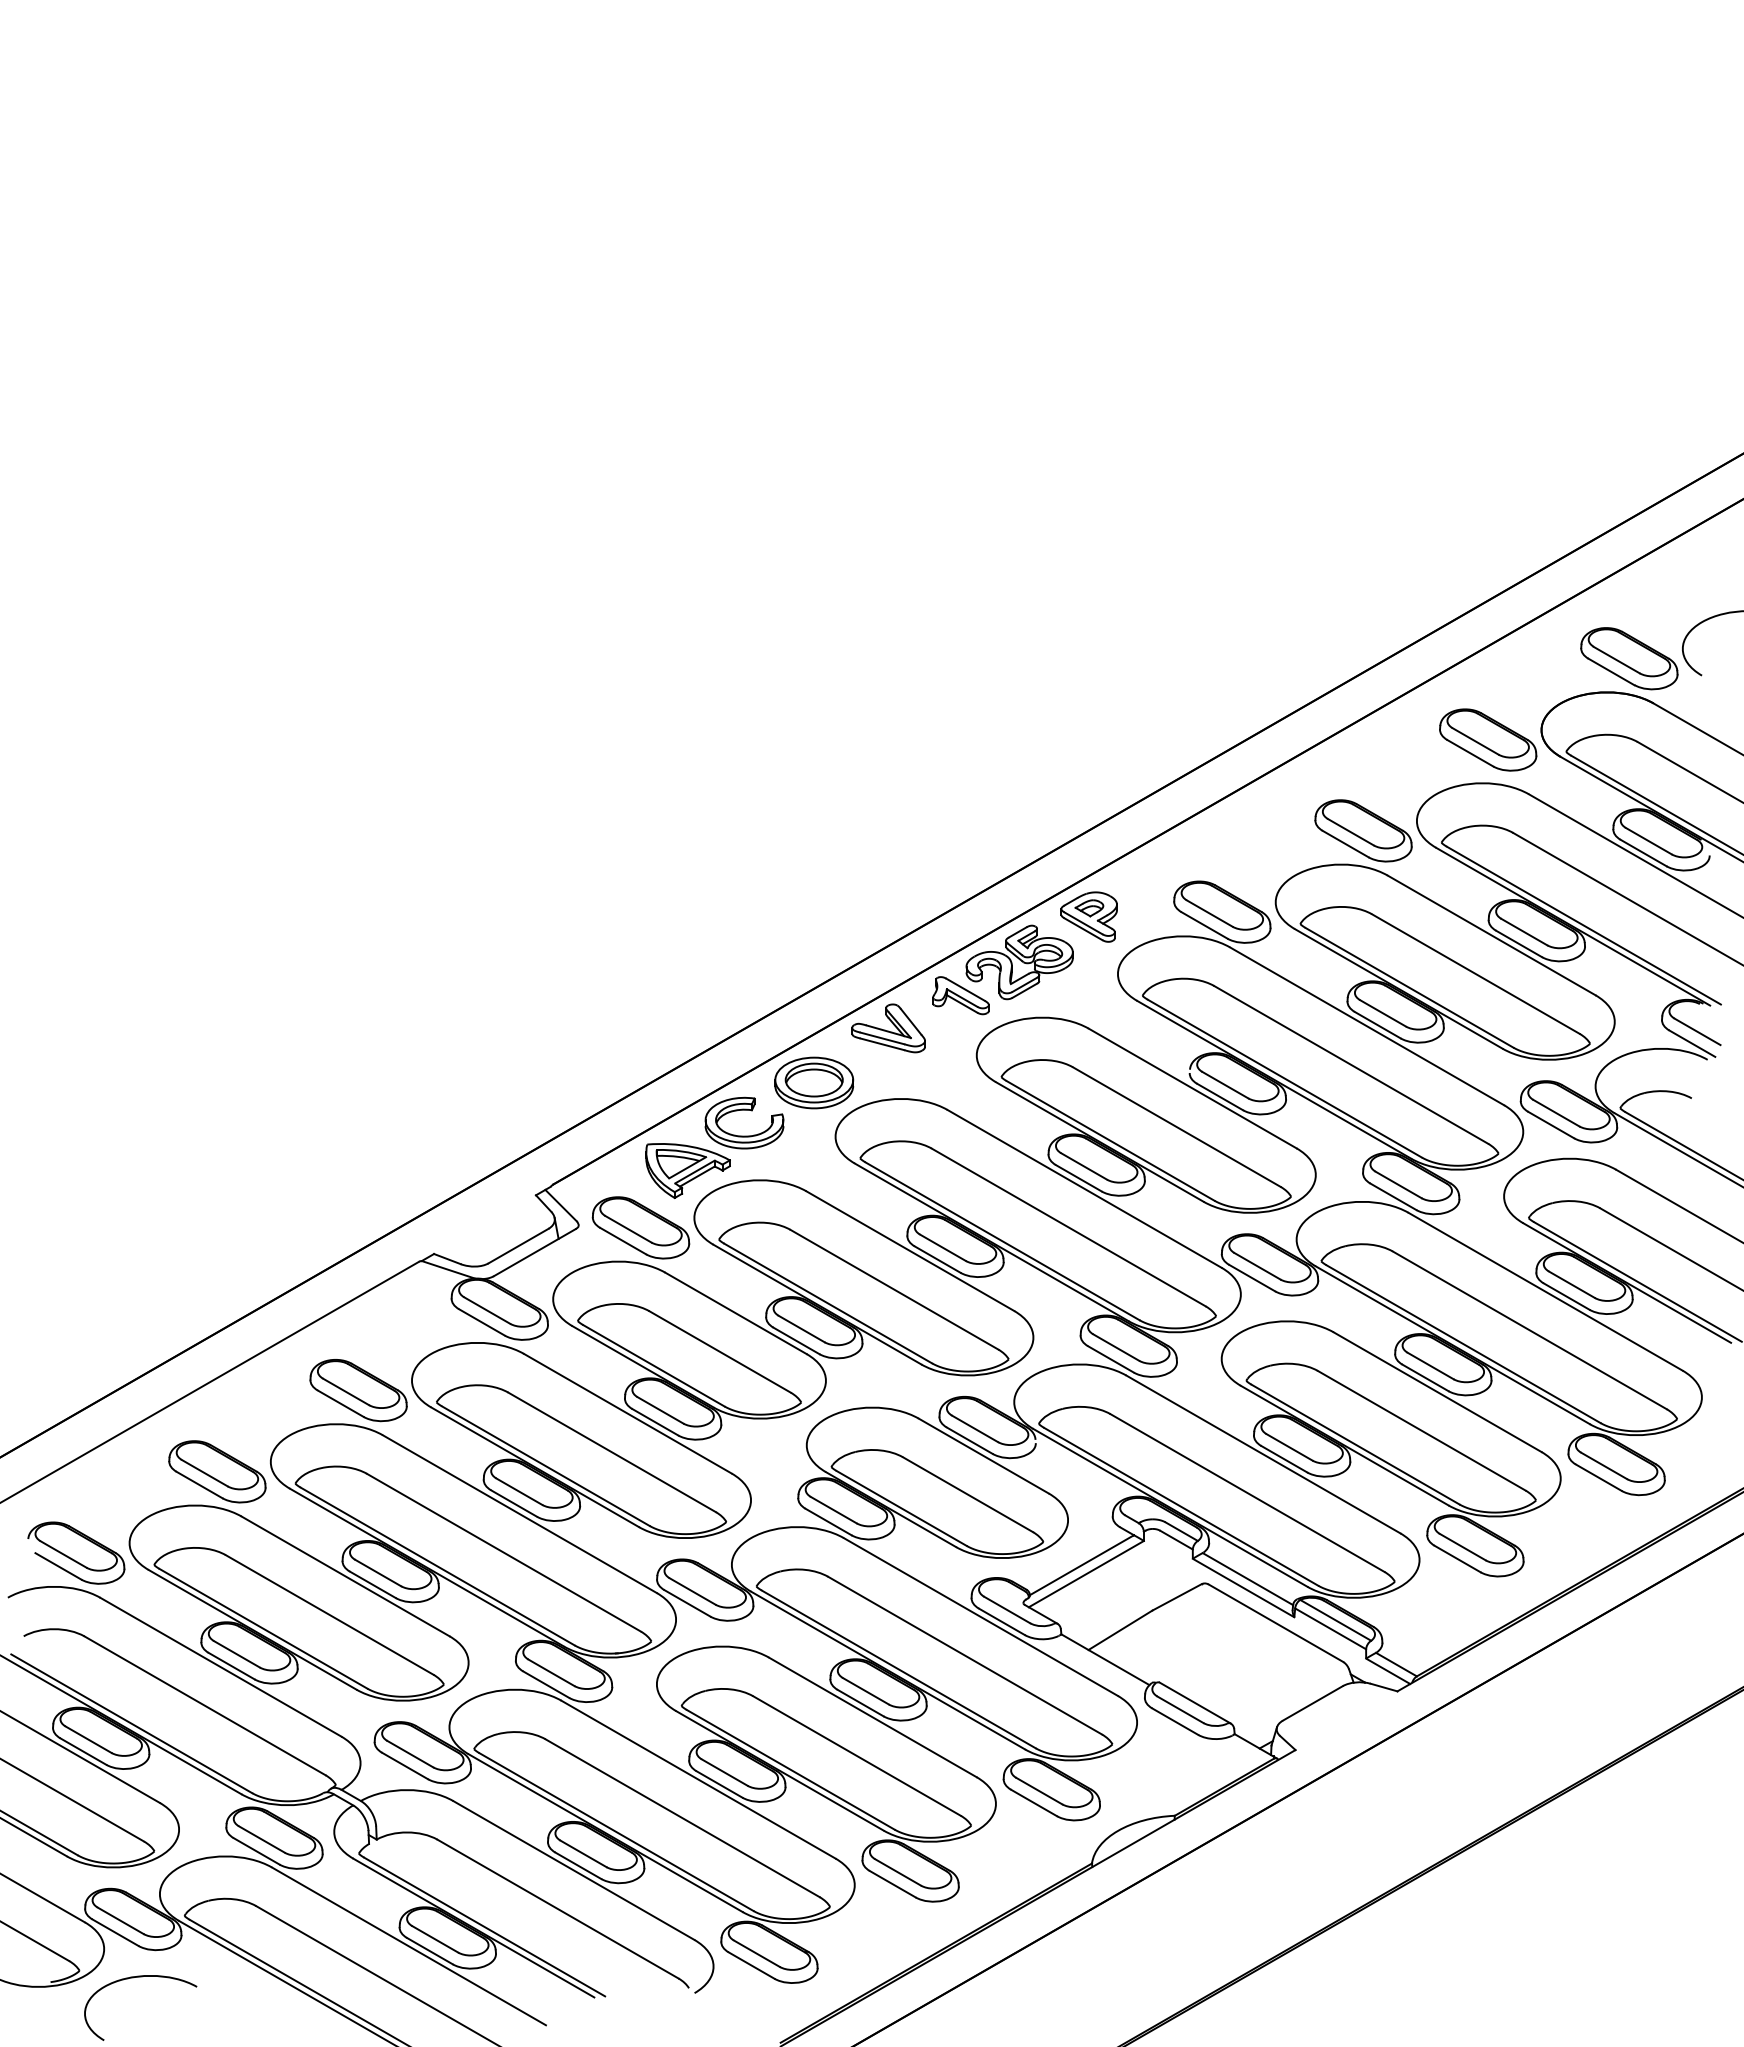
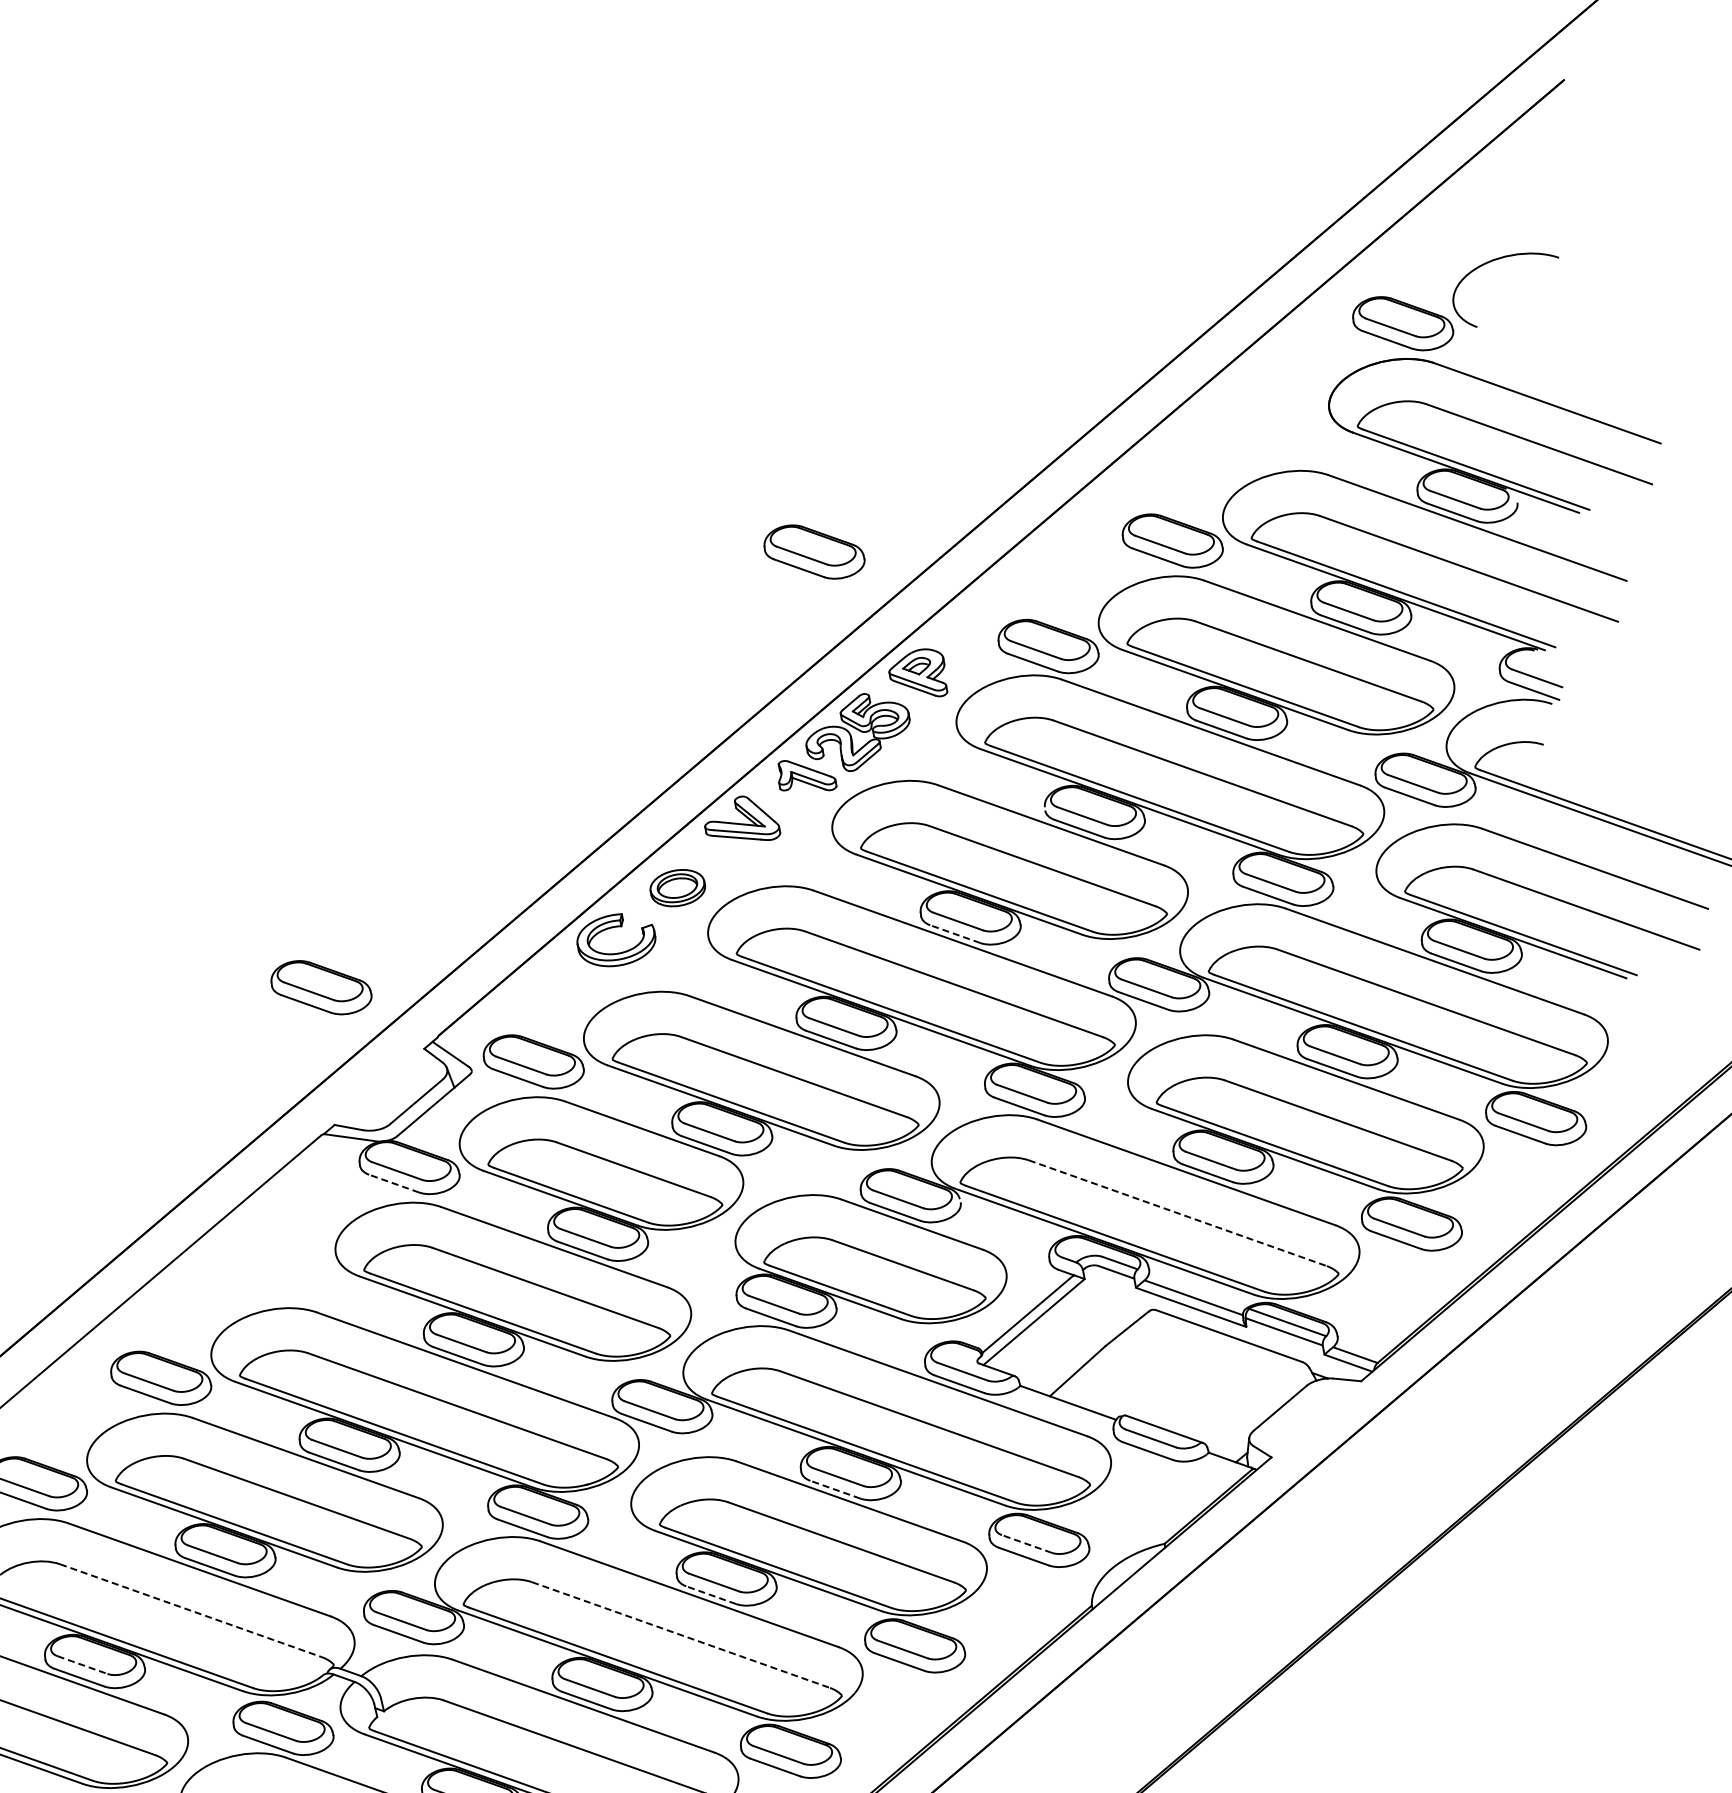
part: (1488, 739) -> (814, 551), moved
part: (814, 1082) -> (677, 887), size x0.7
part: (687, 1170) -> (568, 997), removed
line: (1078, 1178) -> (954, 934), solid -> dashed
line: (481, 1322) -> (393, 1183), solid -> dashed
part: (358, 1390) -> (321, 987), moved
line: (1247, 1493) -> (1177, 1213), solid -> dashed
line: (860, 1702) -> (835, 1489), solid -> dashed
line: (205, 1705) -> (191, 1610), solid -> dashed
line: (89, 1739) -> (83, 1664), solid -> dashed
line: (719, 1784) -> (711, 1595), solid -> dashed
line: (1038, 1790) -> (1026, 1543), solid -> dashed
line: (683, 1818) -> (681, 1635), solid -> dashed

